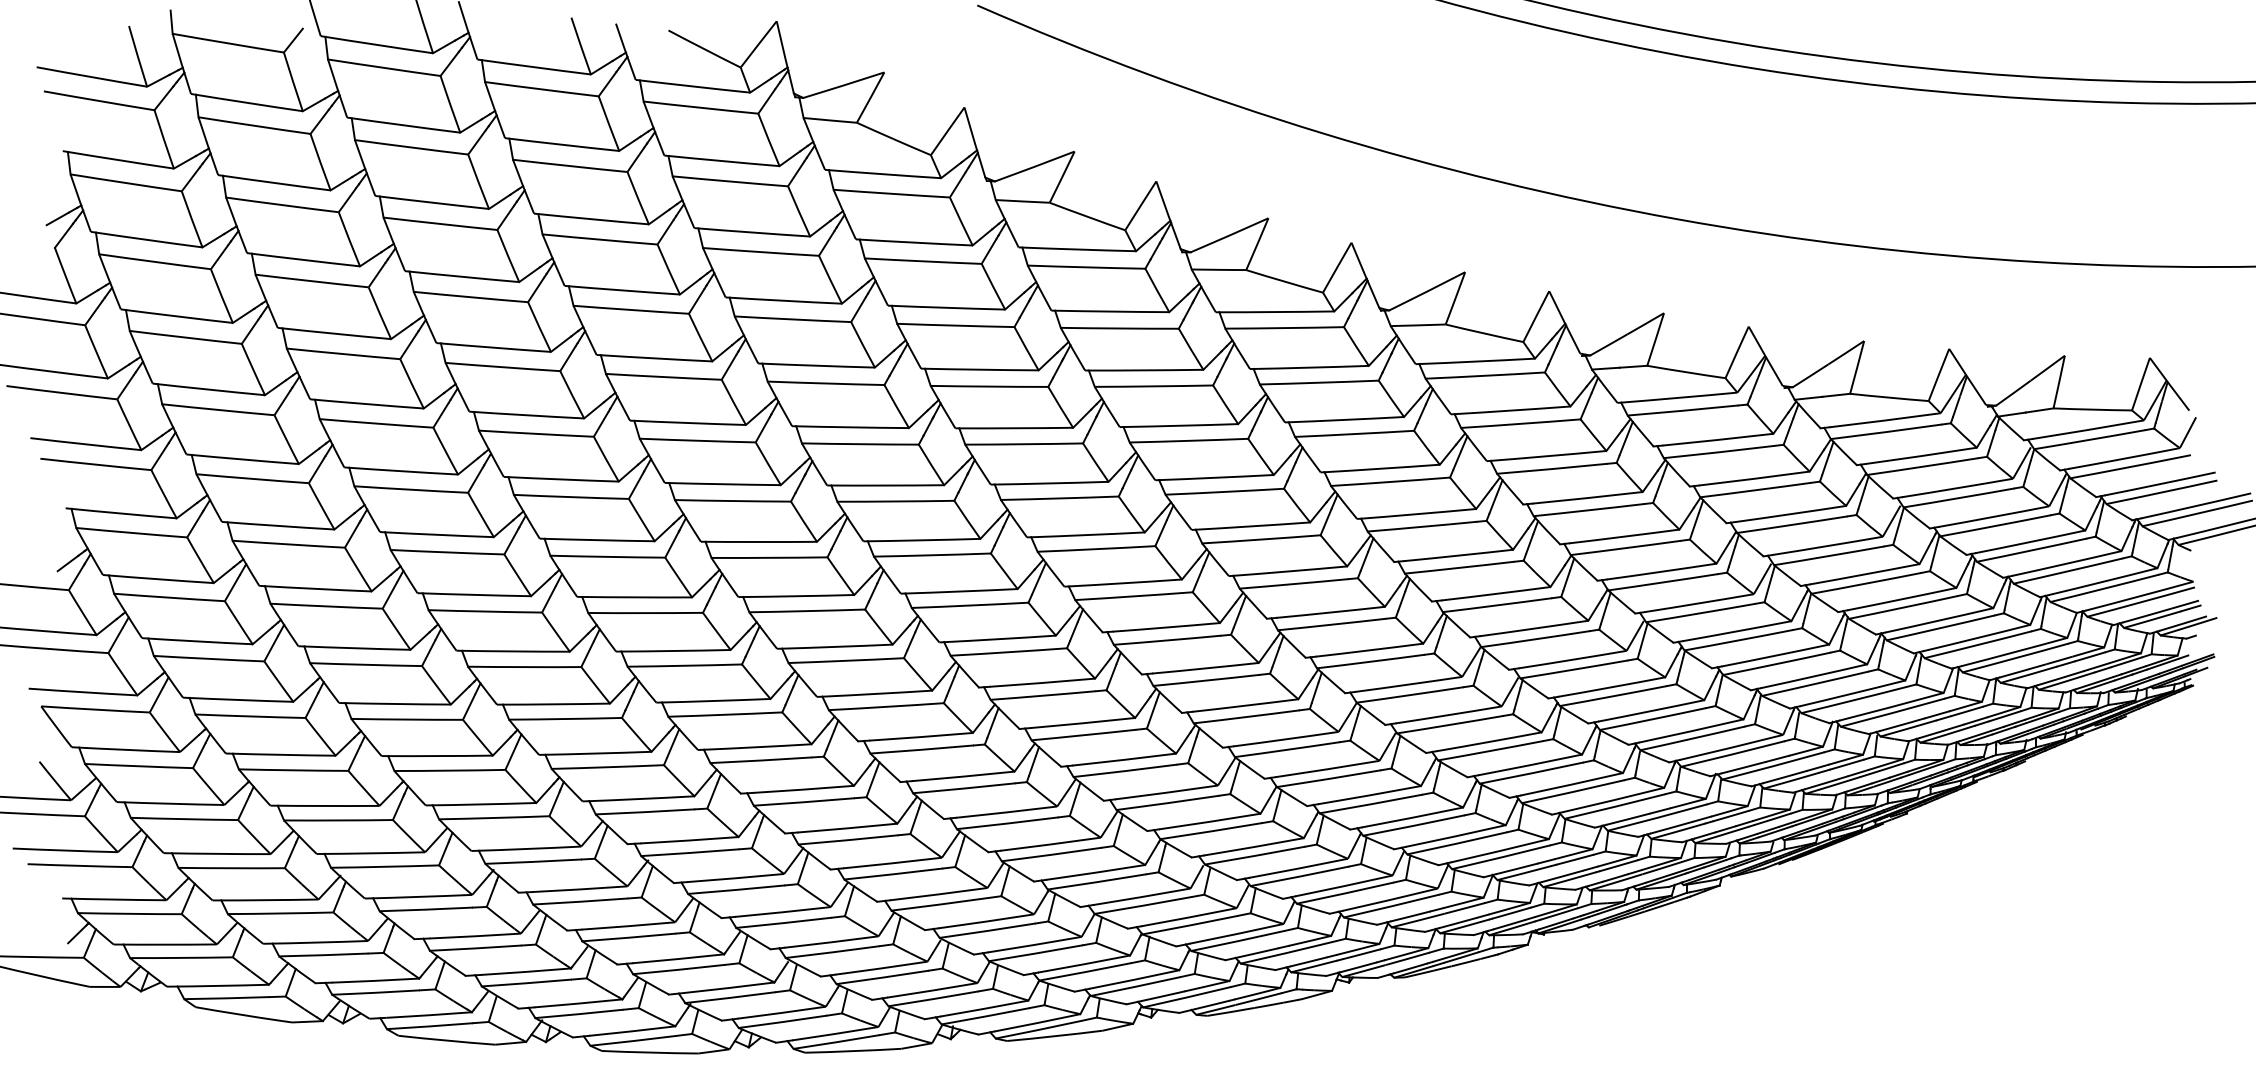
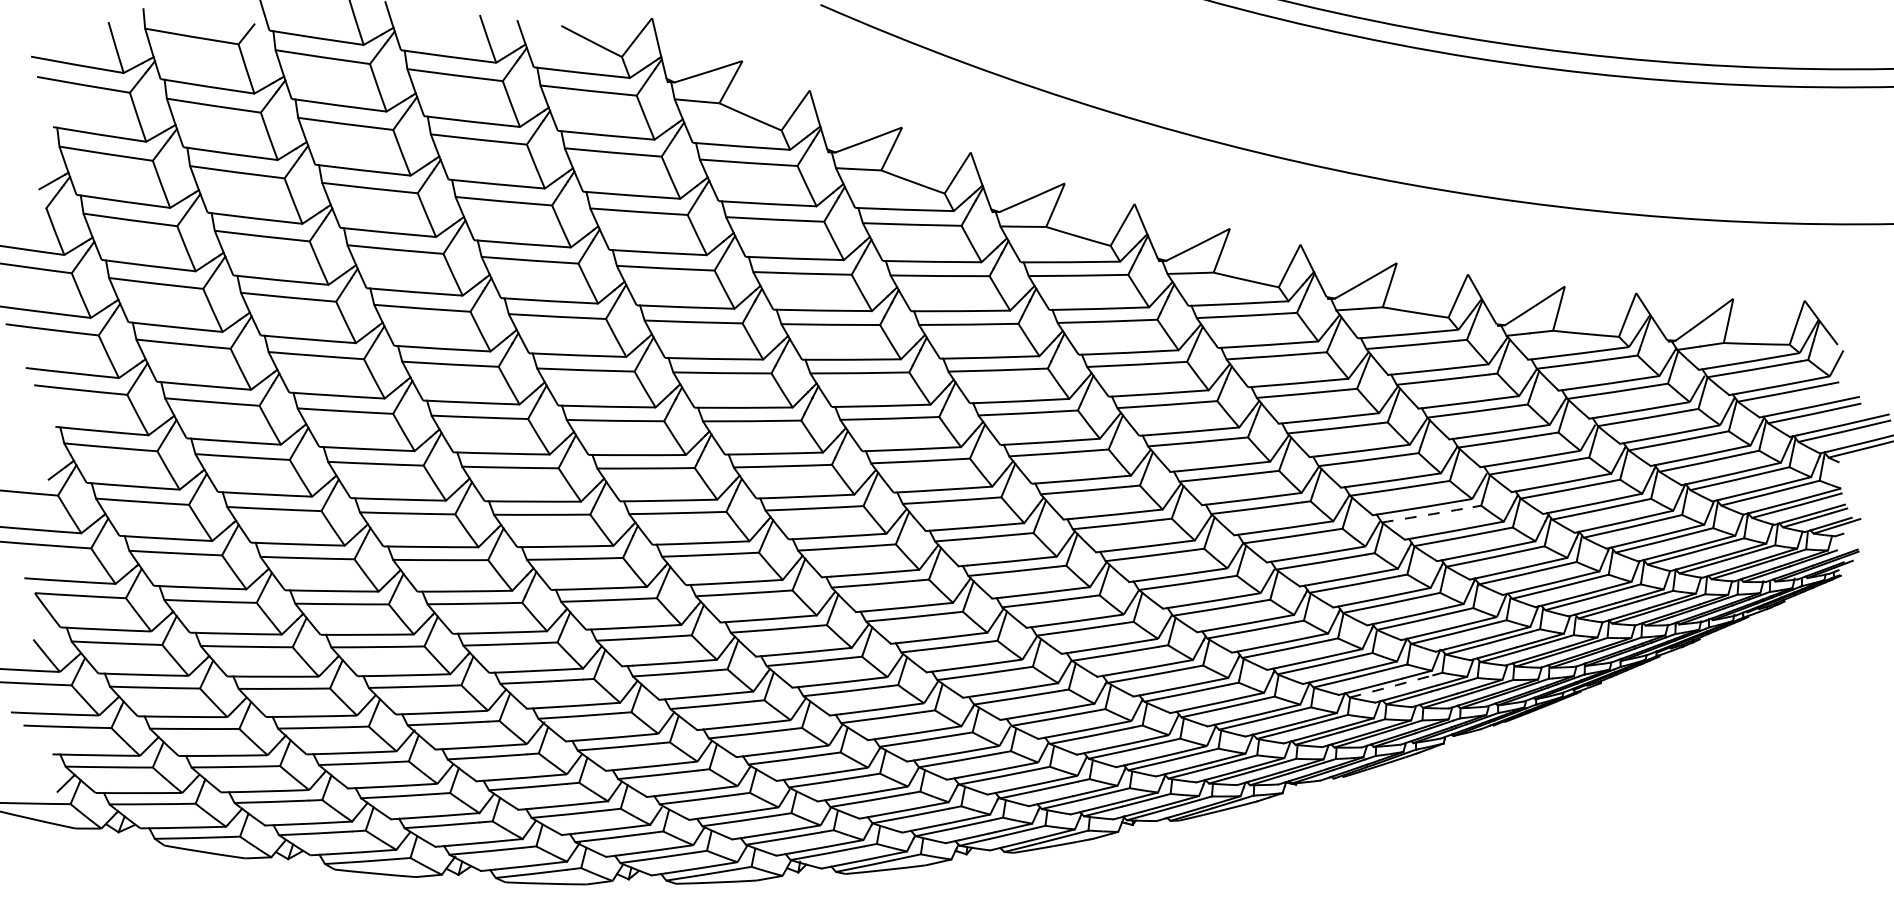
arc: (1700, 613) -> (1427, 515), solid -> dashed
arc: (1657, 817) -> (1391, 686), solid -> dashed

